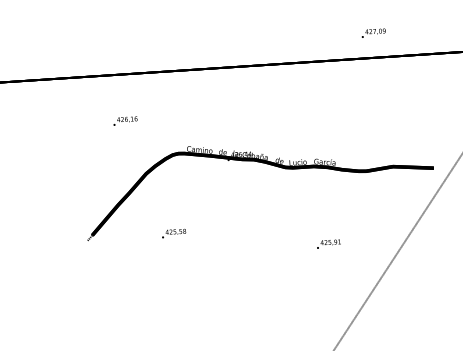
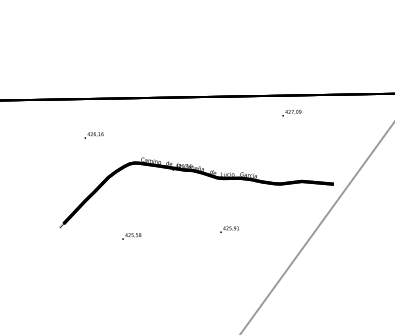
text: (373, 33) -> (291, 113), moved
text: (173, 233) -> (131, 236), moved
text: (328, 243) -> (229, 229), moved

